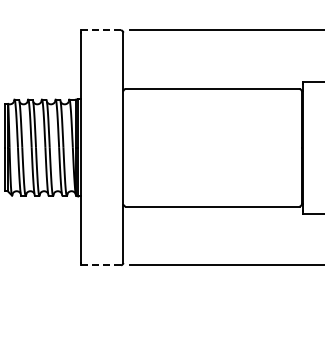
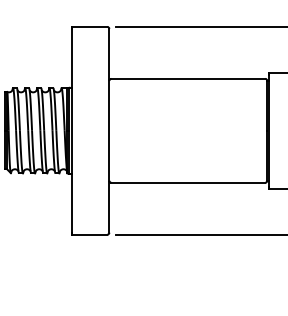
line: (101, 30) -> (90, 27), dashed -> solid
line: (101, 265) -> (90, 234), dashed -> solid

